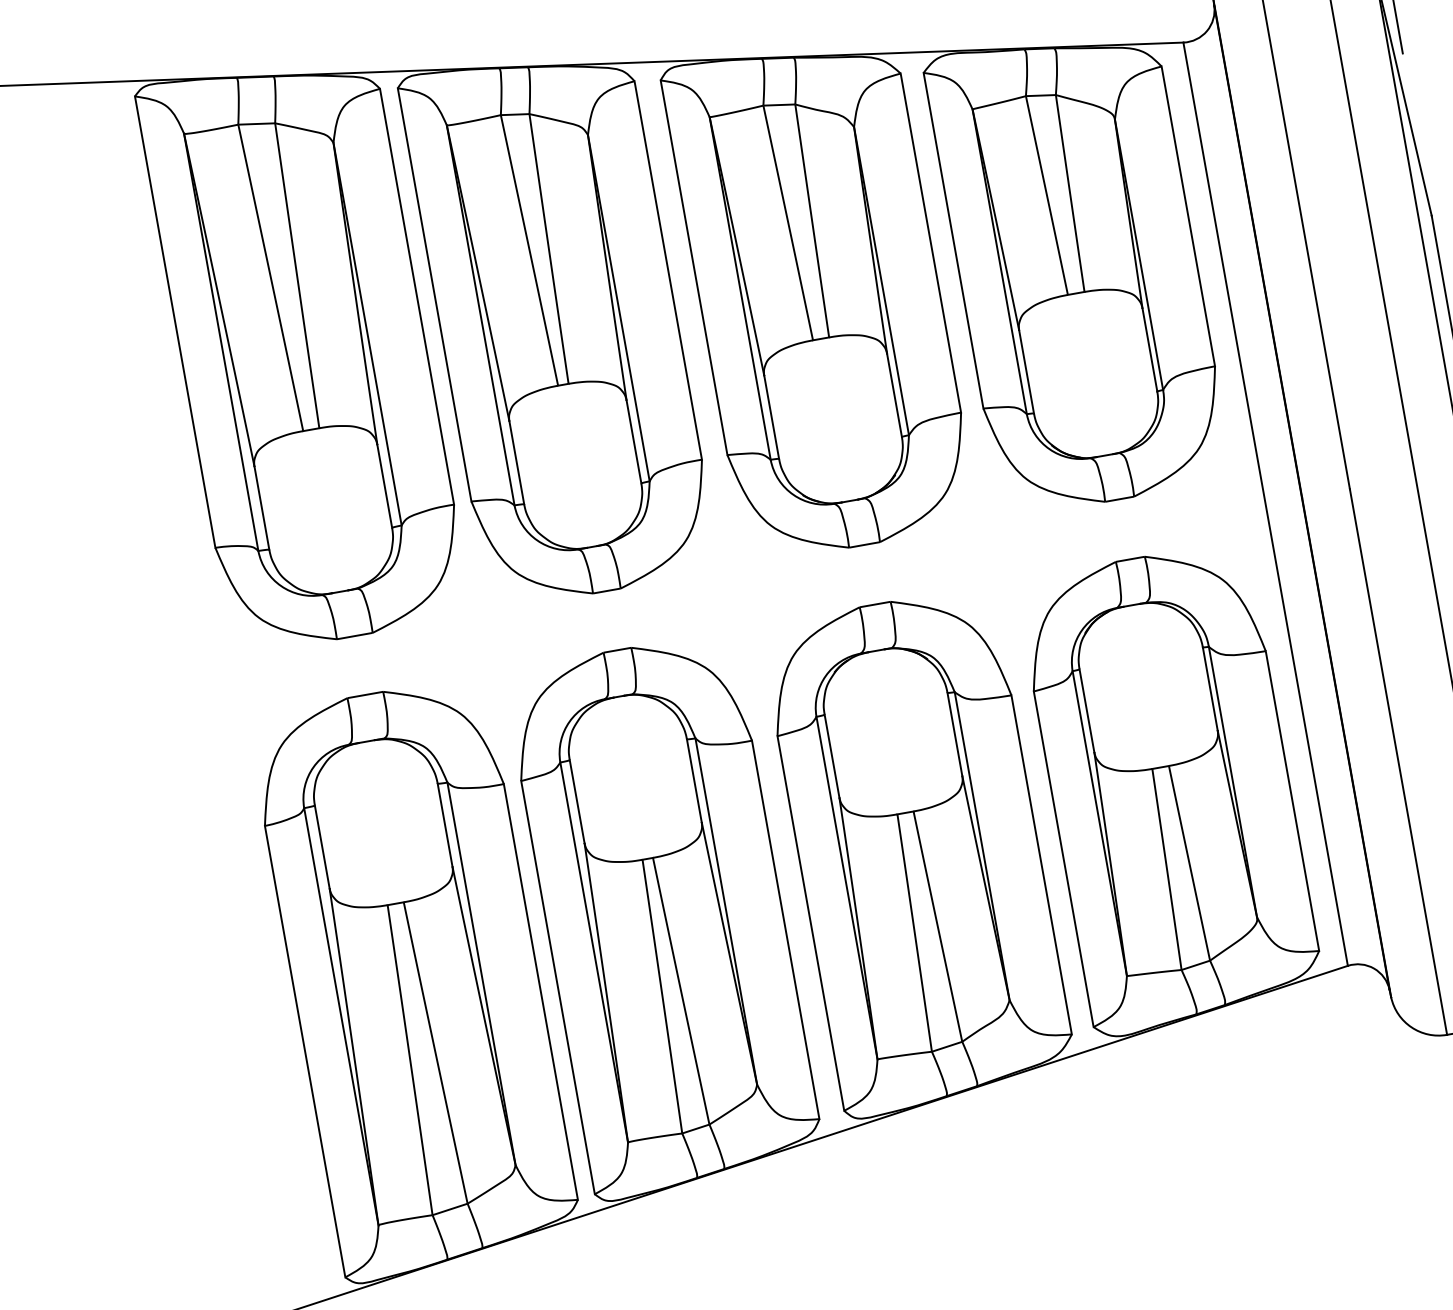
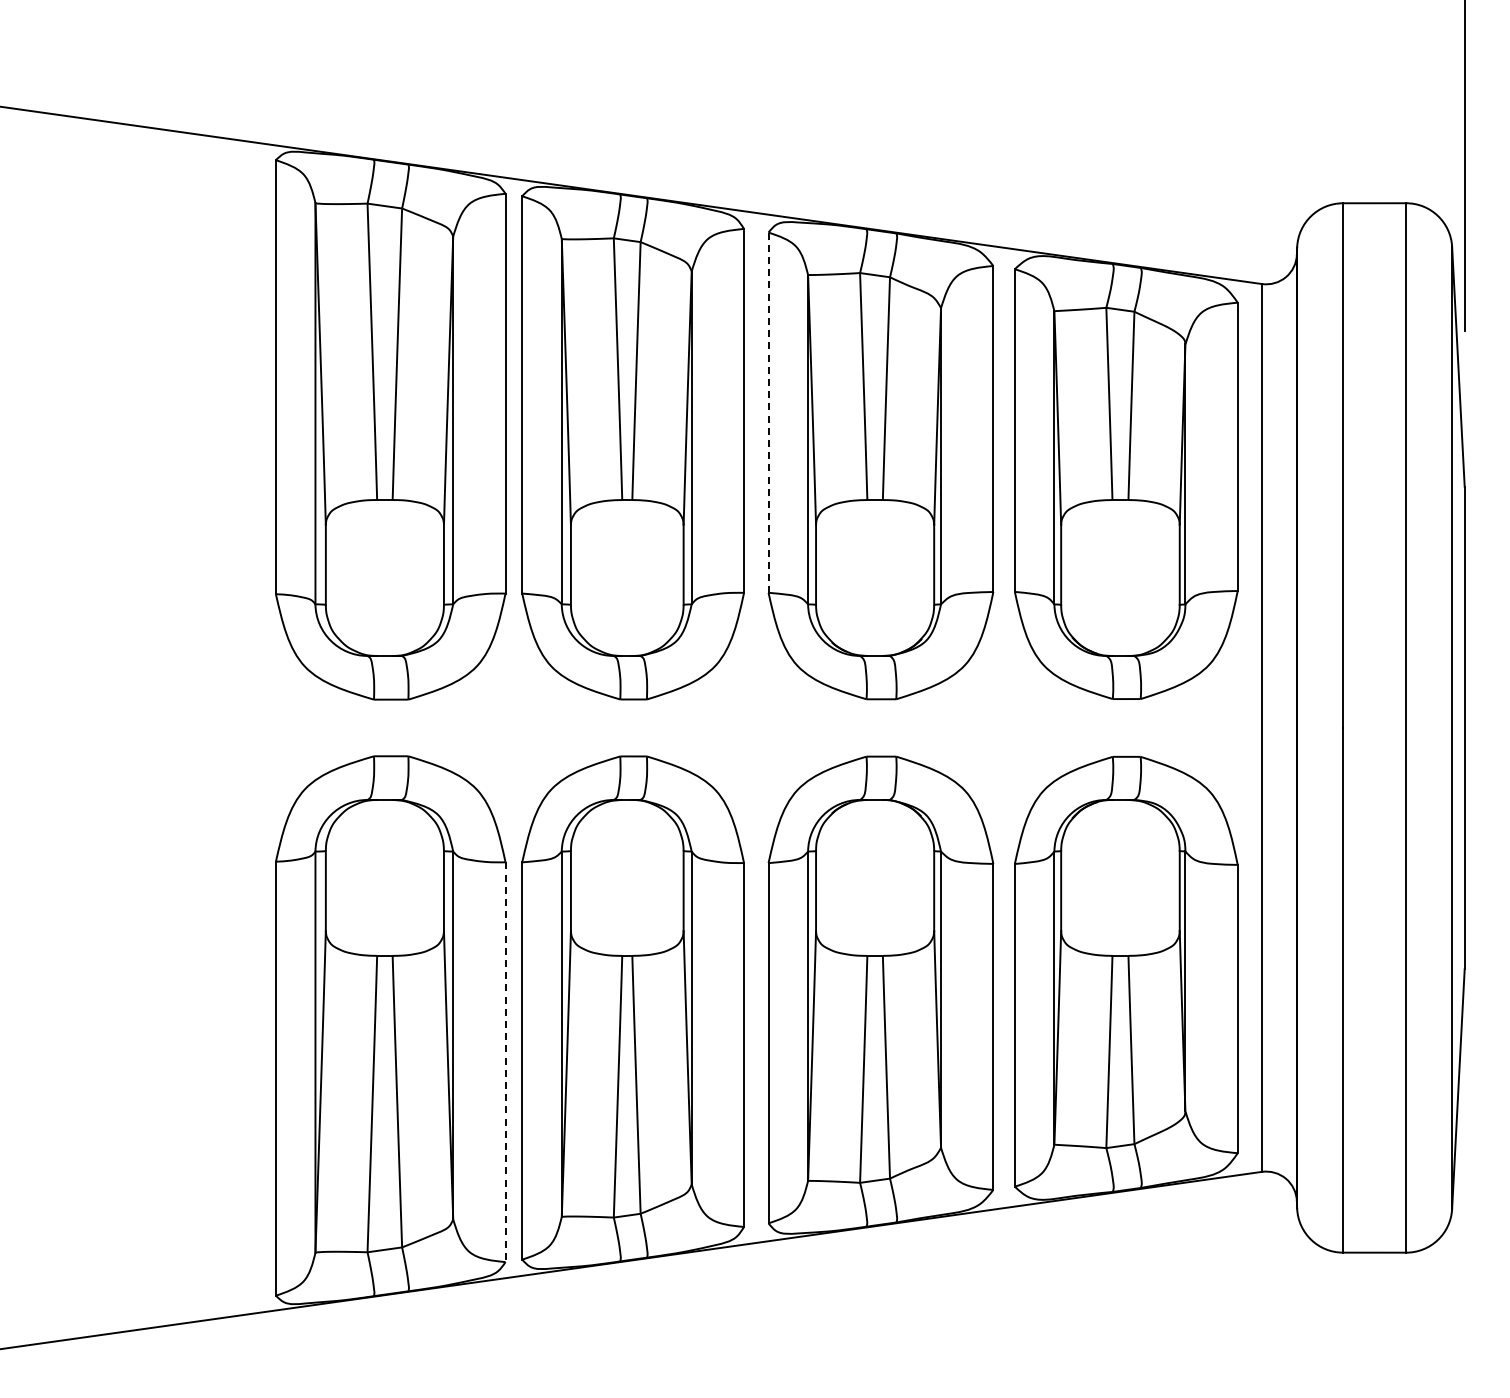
line: (694, 268) -> (768, 413), solid -> dashed
line: (540, 992) -> (505, 1062), solid -> dashed

